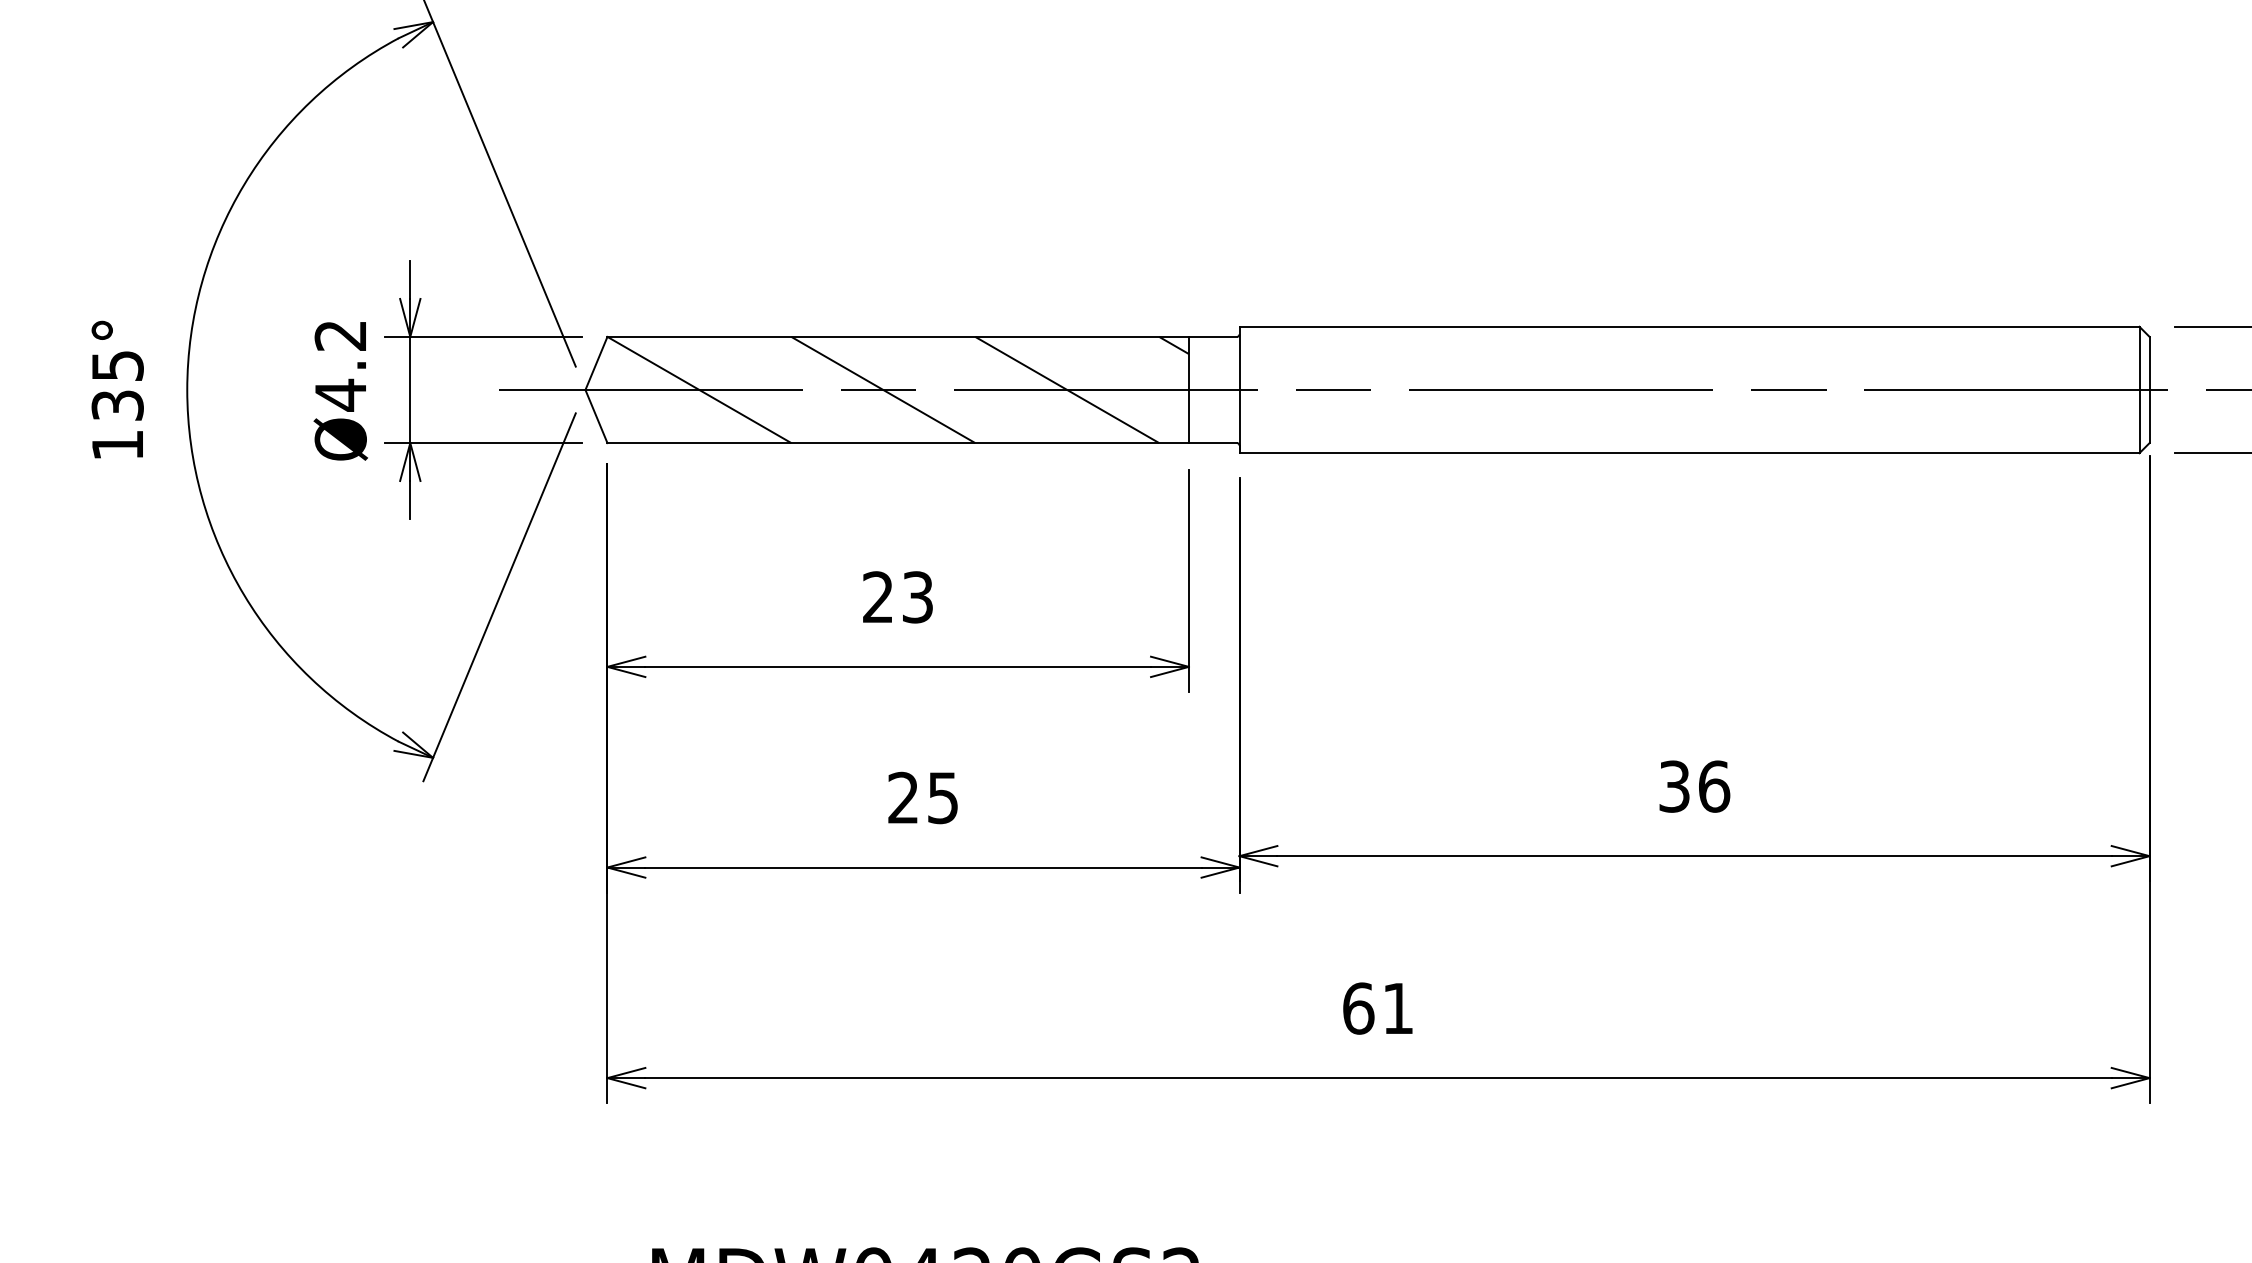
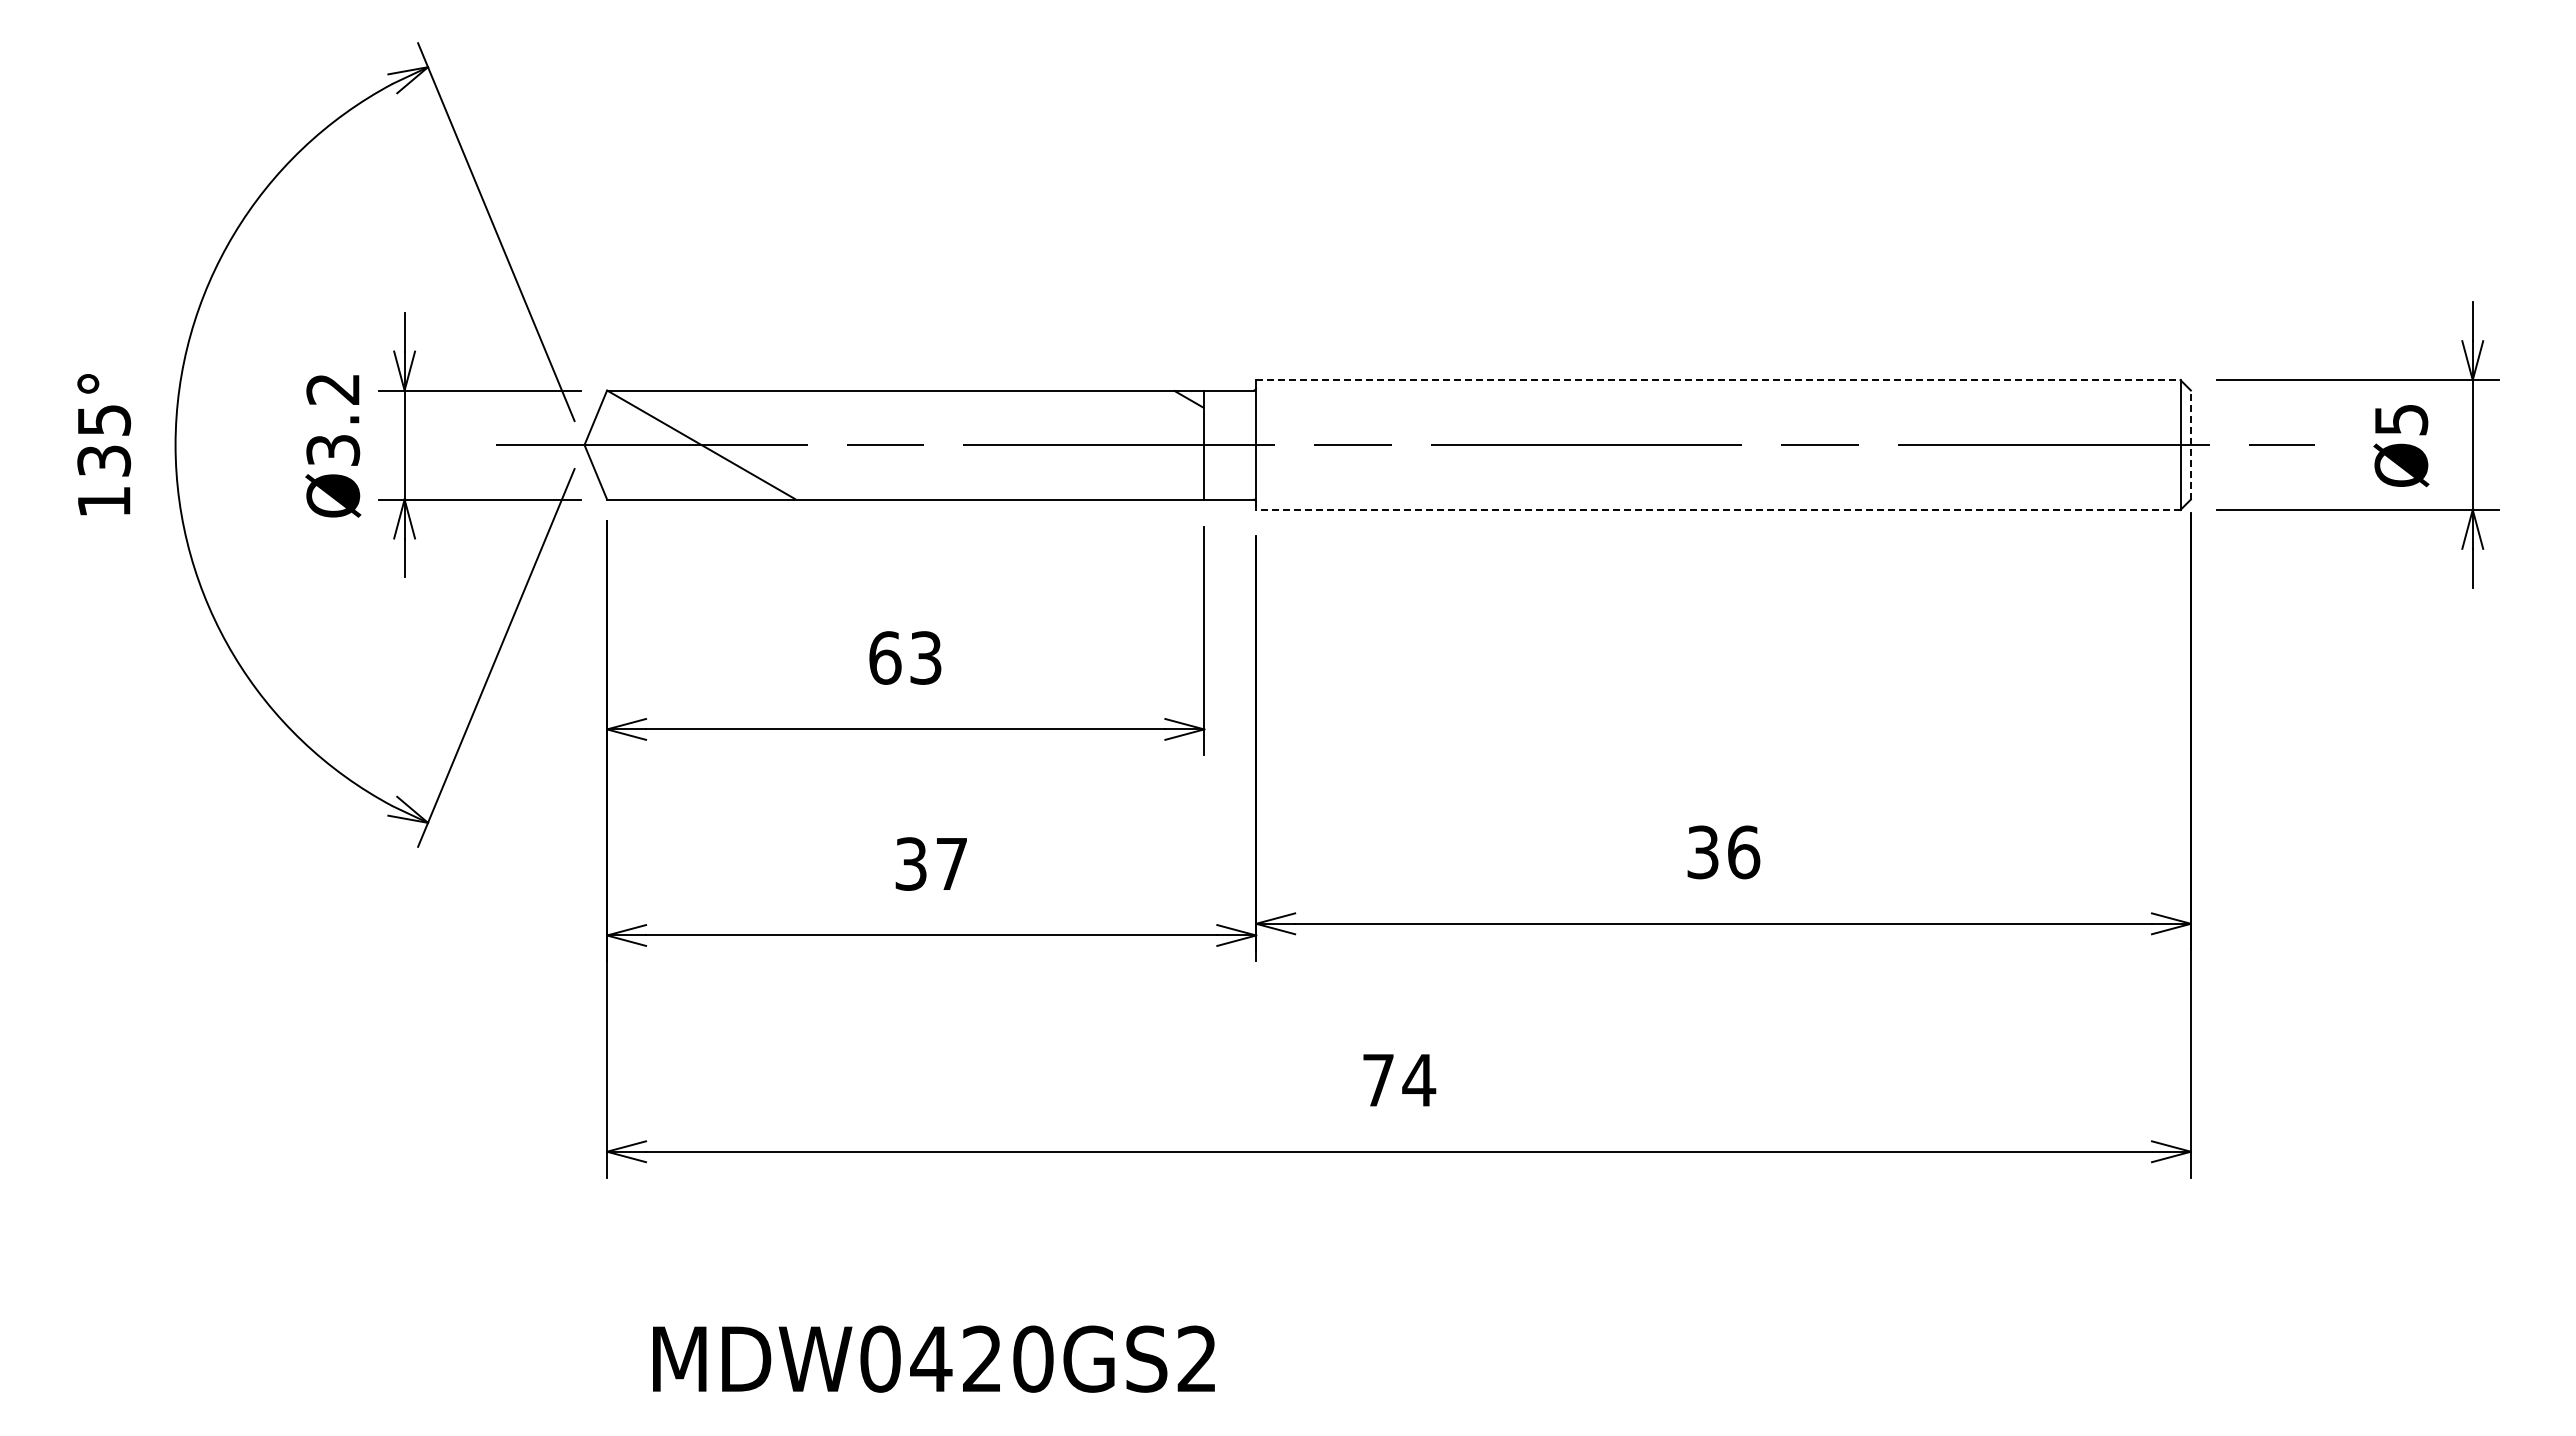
line: (1689, 327) -> (1718, 380), solid -> dashed
line: (882, 389) -> (889, 444), removed
line: (1066, 389) -> (1078, 444), removed
line: (2149, 390) -> (2190, 445), solid -> dashed
text: (341, 395) -> (333, 450), Ø4.2 -> Ø3.2
line: (1688, 452) -> (1717, 509), solid -> dashed
text: (878, 596) -> (885, 657), 23 -> 63
text: (922, 797) -> (930, 863), 25 -> 37
text: (1379, 1008) -> (1399, 1080), 61 -> 74

